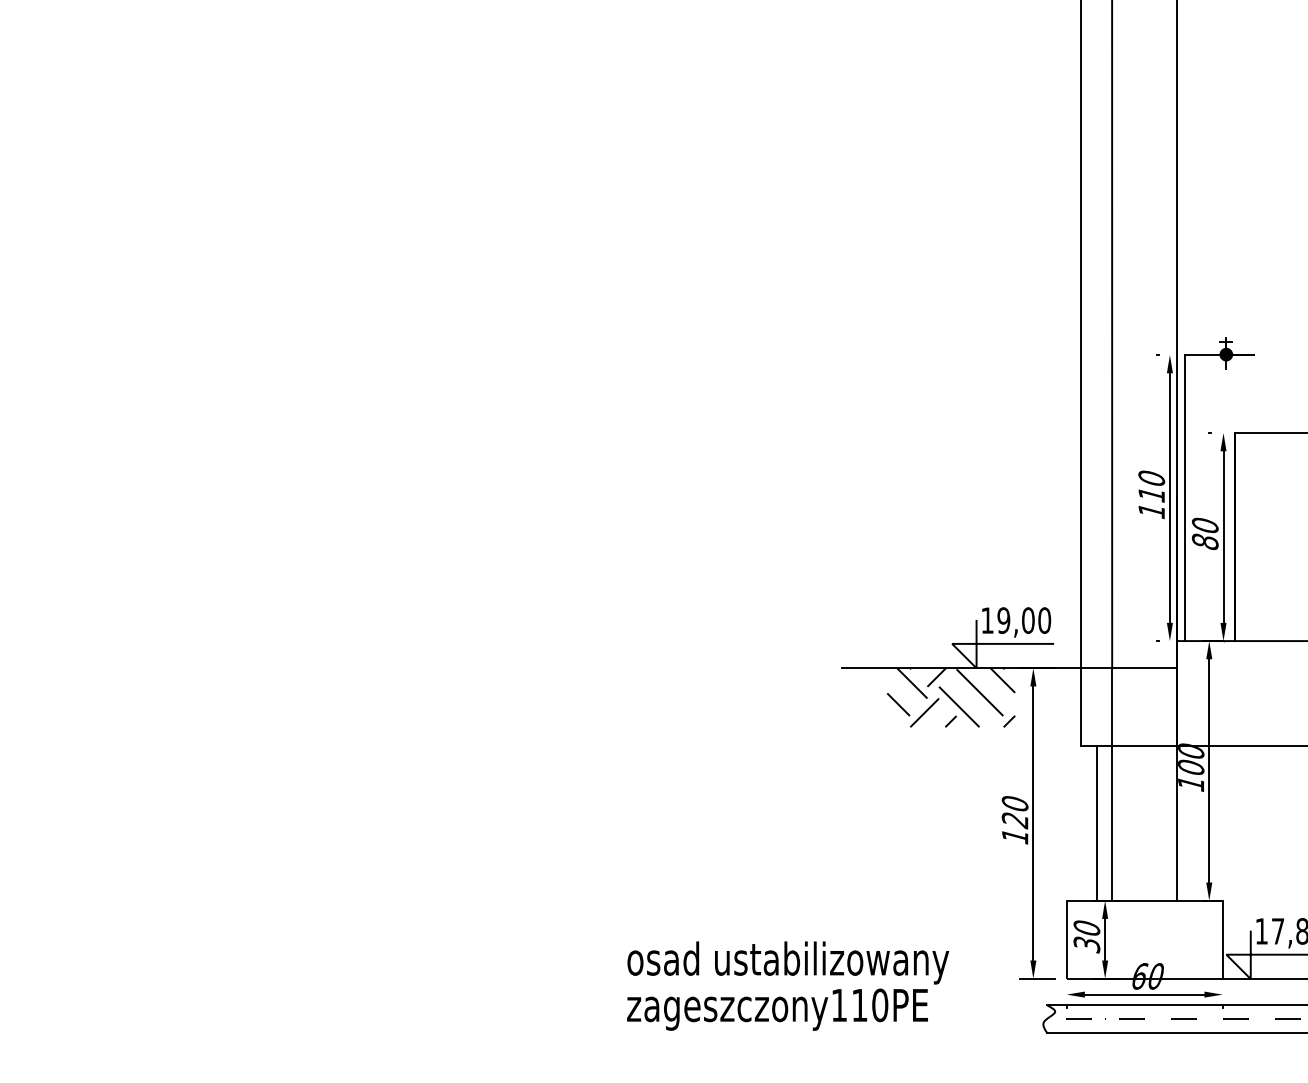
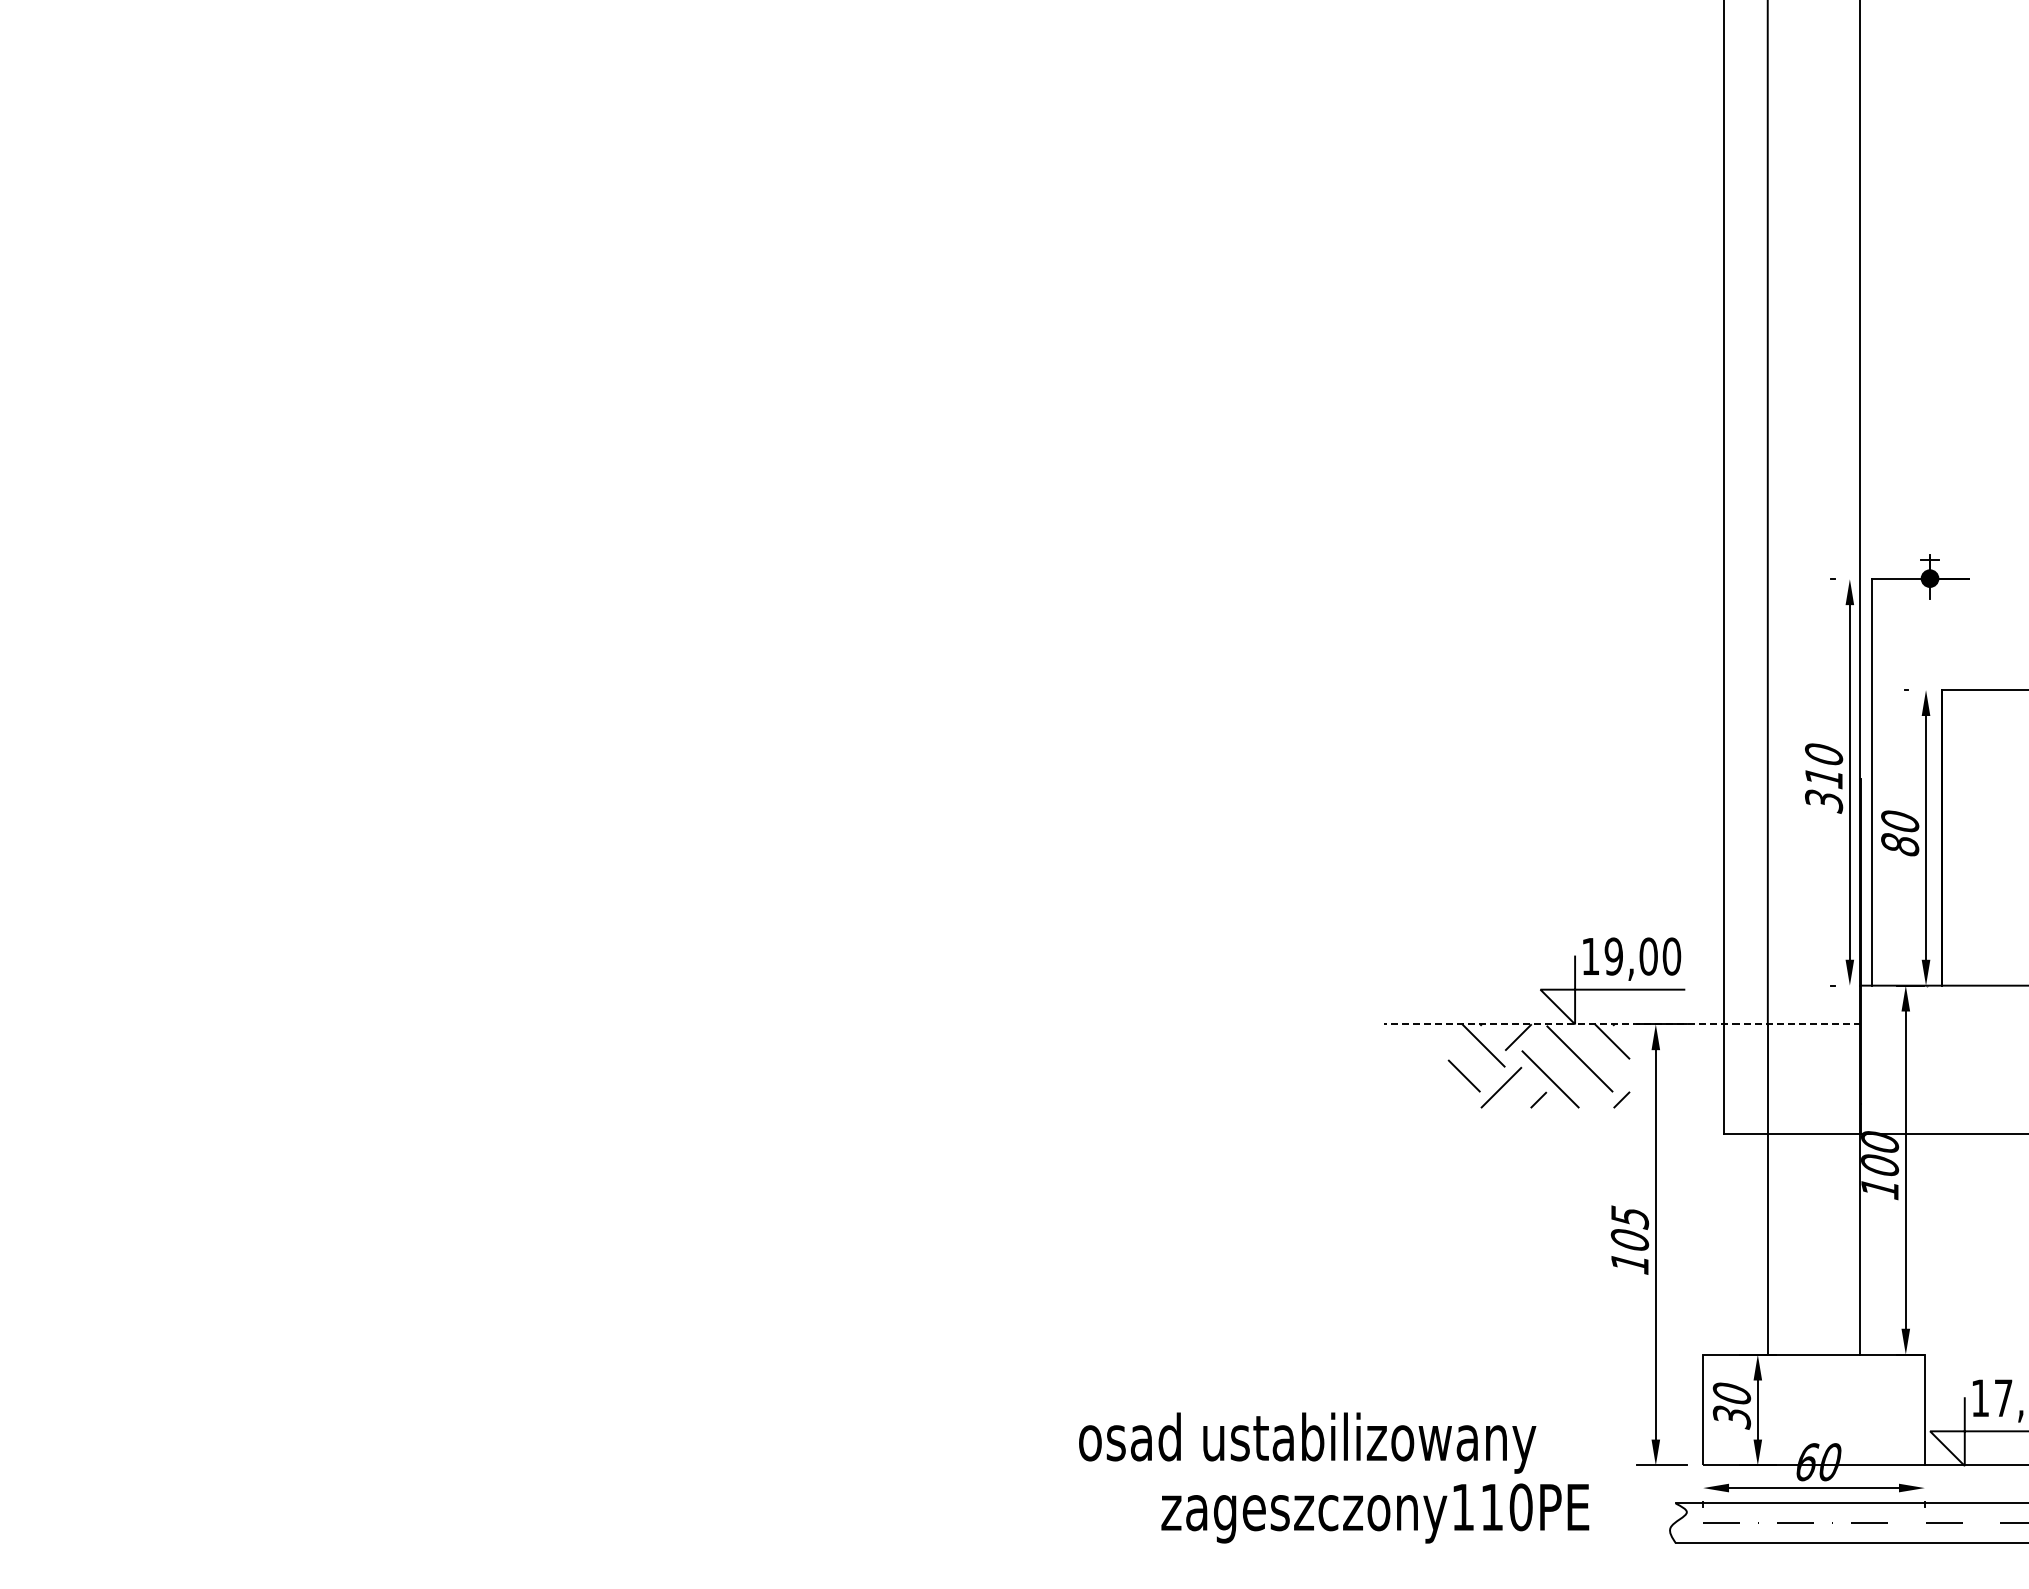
text: (1152, 511) -> (1824, 801), 110 -> 310
line: (1009, 668) -> (1621, 1024), solid -> dashed
text: (1014, 812) -> (1629, 1229), 120 -> 105
line: (1097, 823) -> (1746, 1244), removed
text: (777, 1009) -> (1375, 1513), moved

